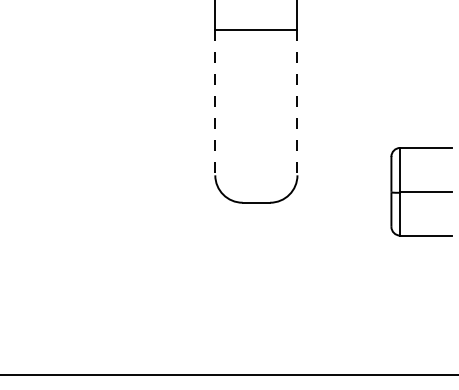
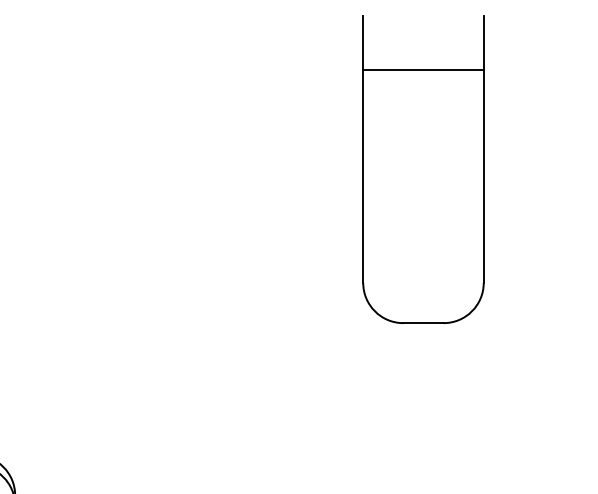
line: (215, 102) -> (363, 176), dashed -> solid
line: (297, 102) -> (483, 176), dashed -> solid

